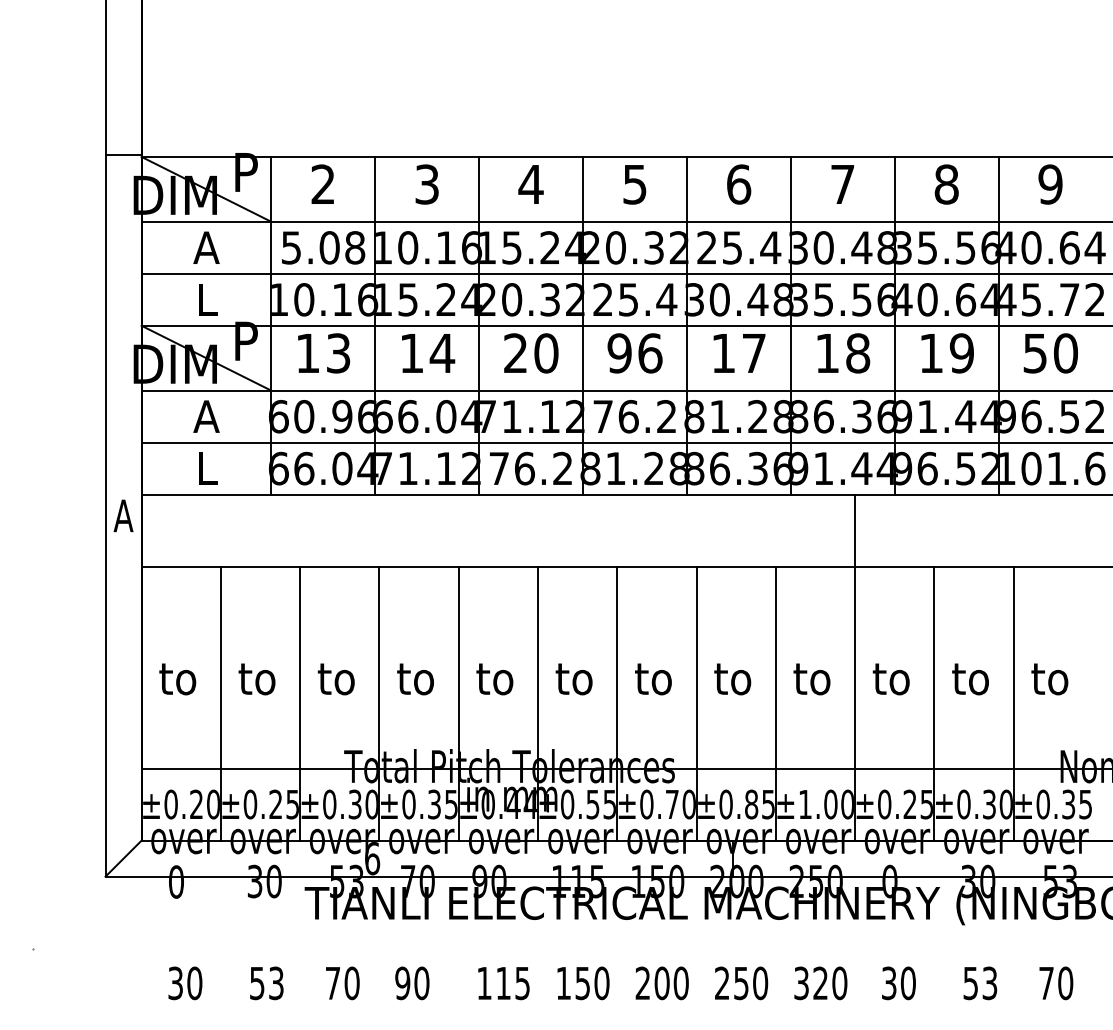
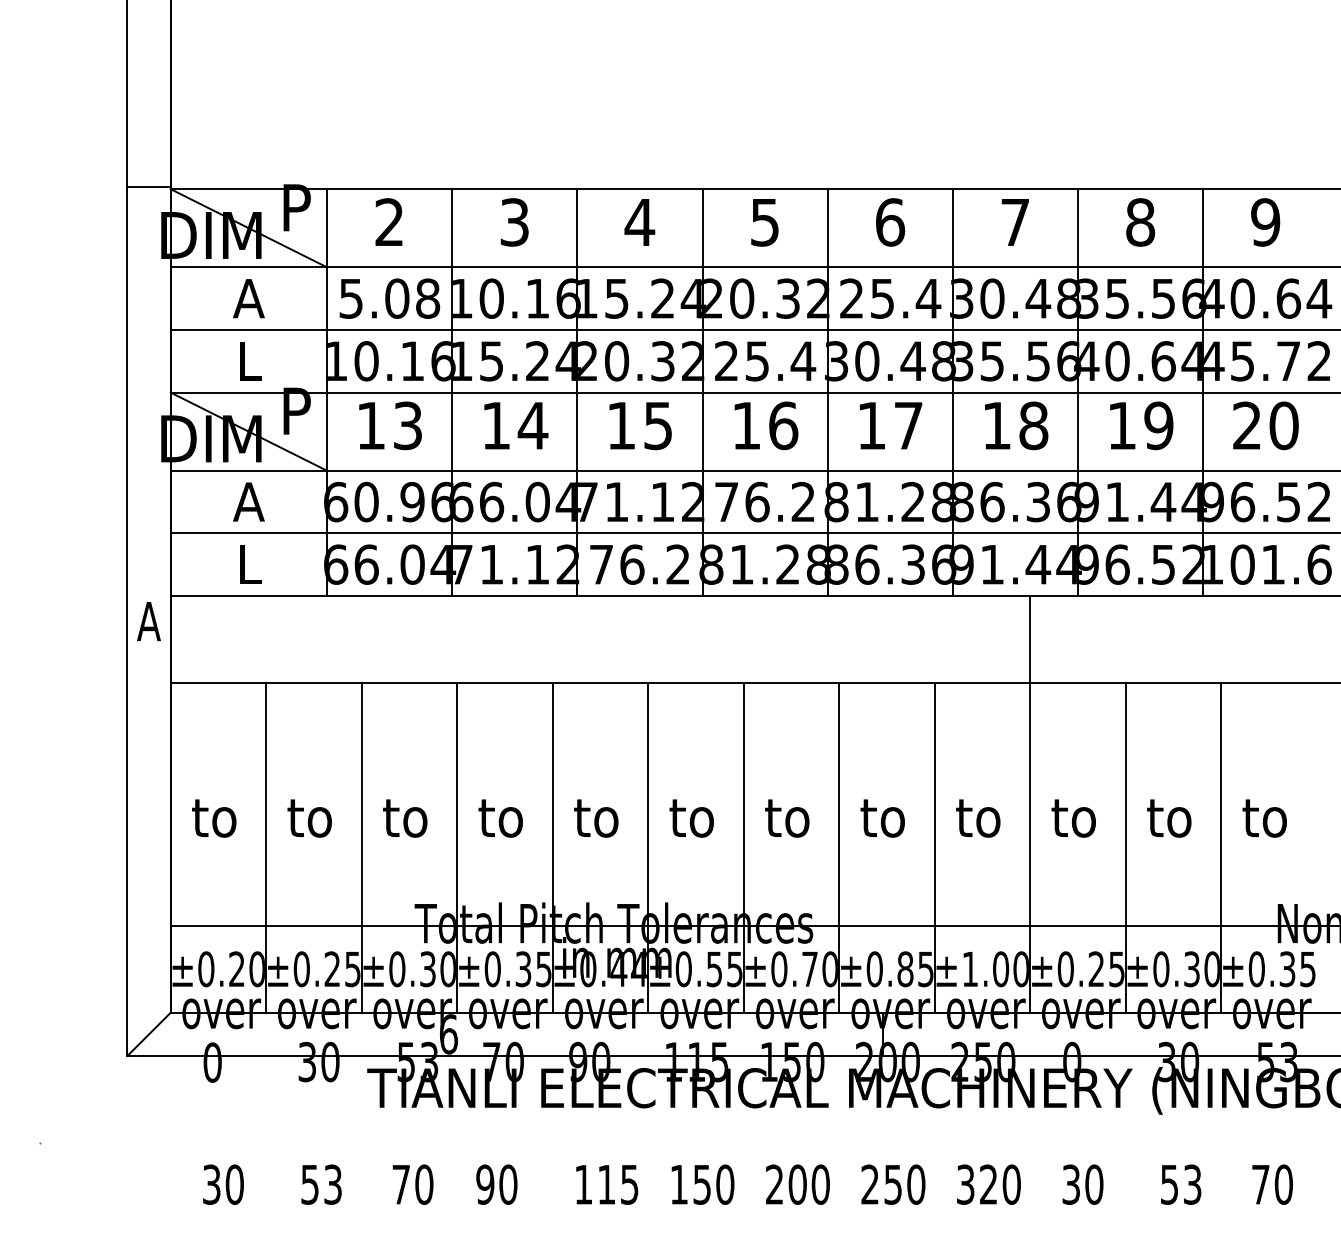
text: (531, 353) -> (640, 425), 20 -> 15
text: (619, 353) -> (746, 425), 96 -> 16
text: (1034, 353) -> (1246, 425), 50 -> 20

